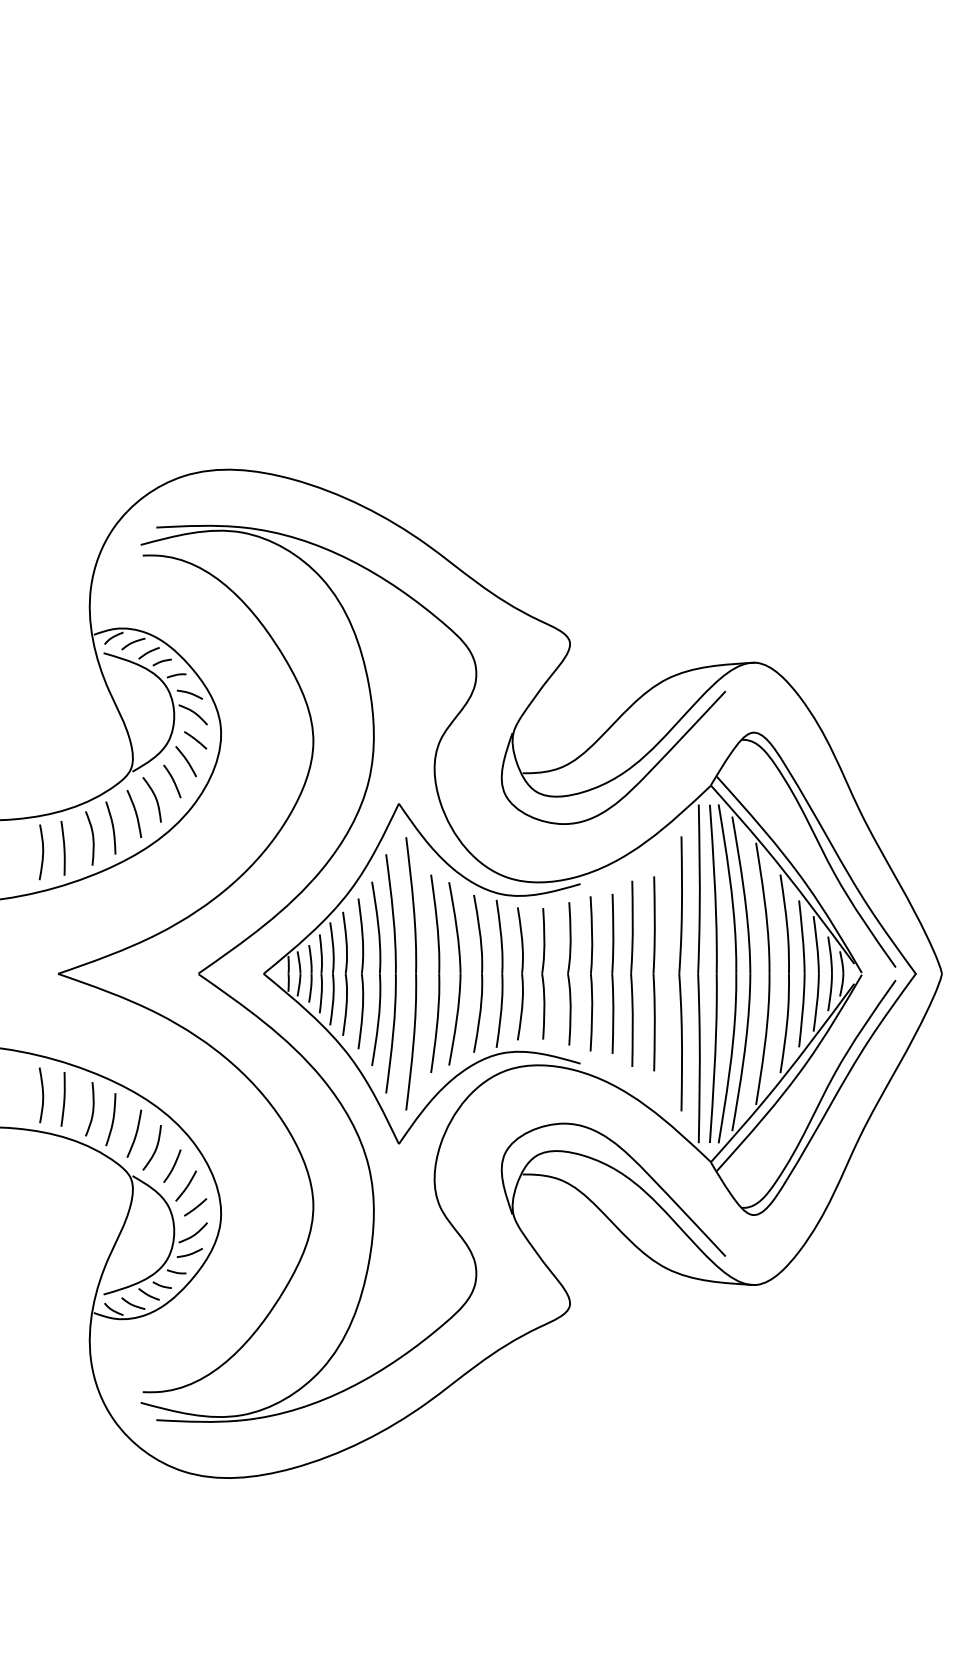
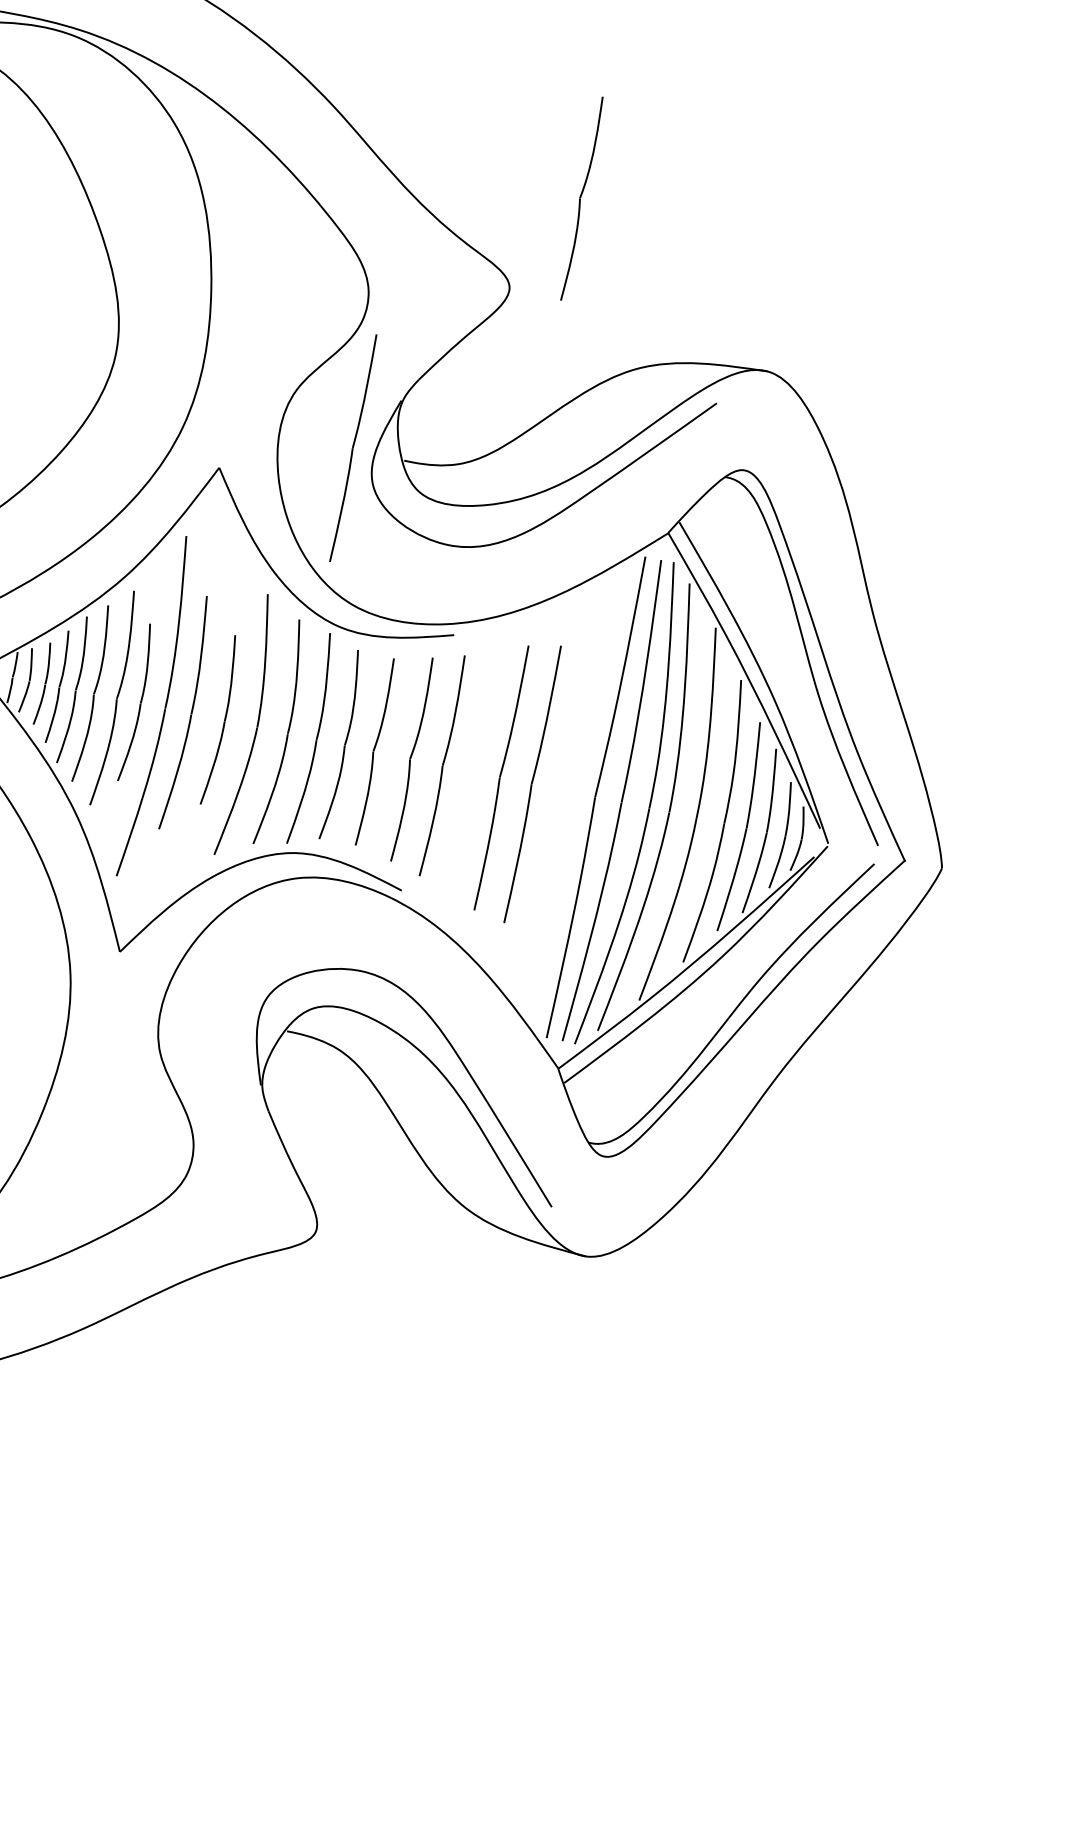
part: (606, 571) -> (582, 198), added
part: (376, 973) -> (137, 702), size x0.6
part: (411, 973) -> (187, 712), size x0.6
part: (435, 973) -> (221, 719), size x0.6
line: (612, 973) -> (353, 447), moved
part: (680, 973) -> (570, 791), removed

